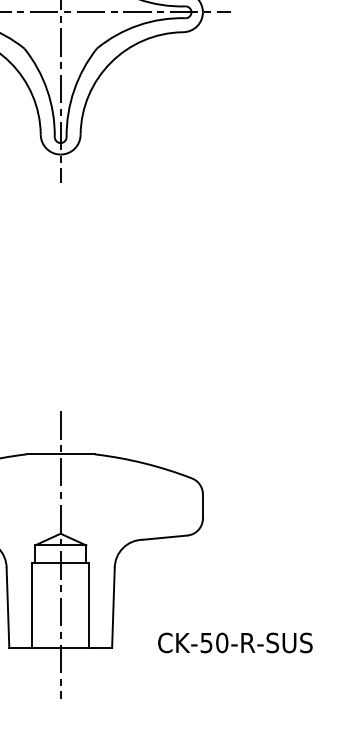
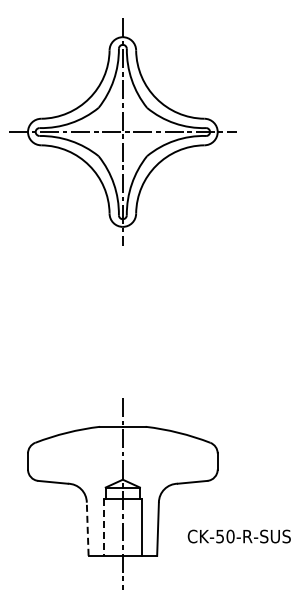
line: (31, 605) -> (103, 527), solid -> dashed
line: (7, 608) -> (87, 529), solid -> dashed
text: (234, 642) -> (238, 536), moved

